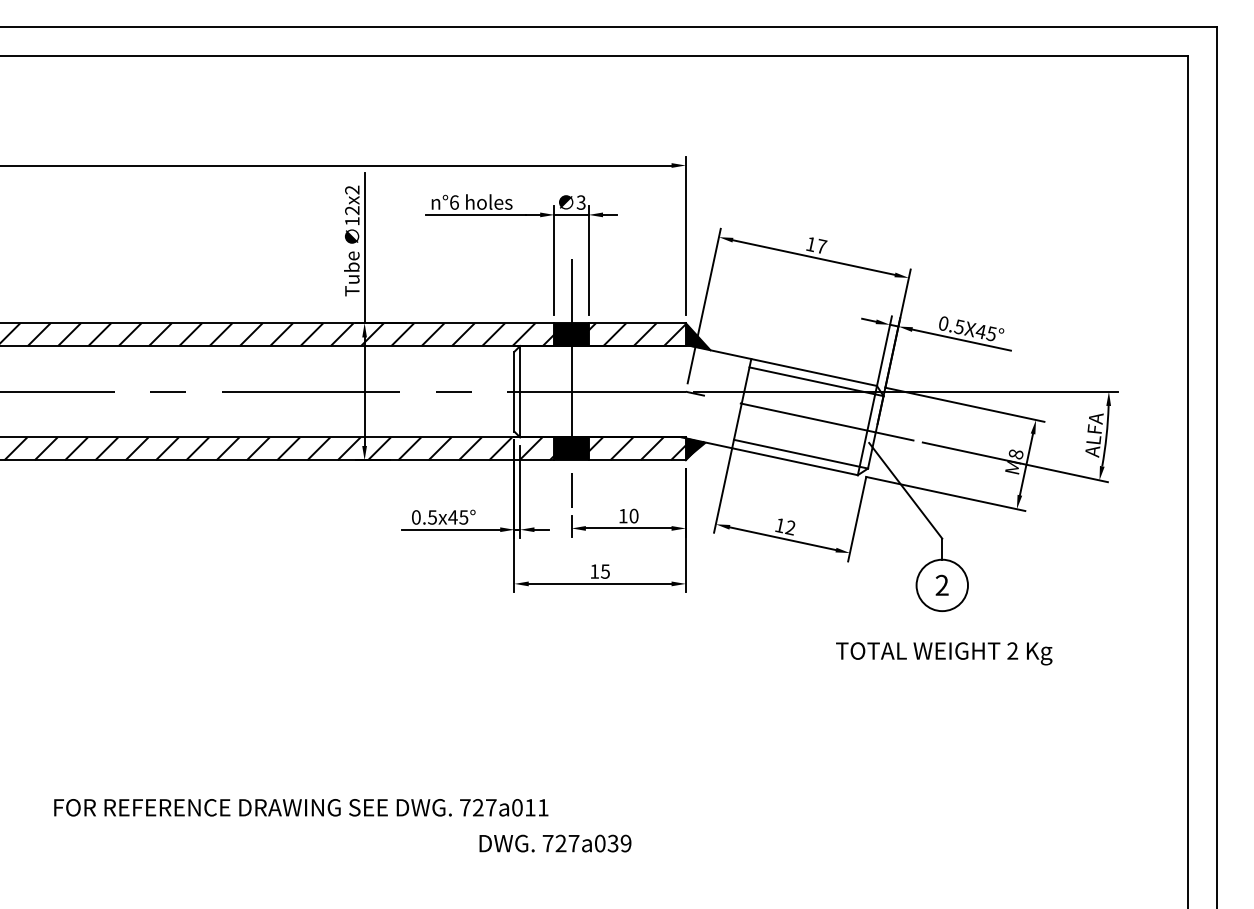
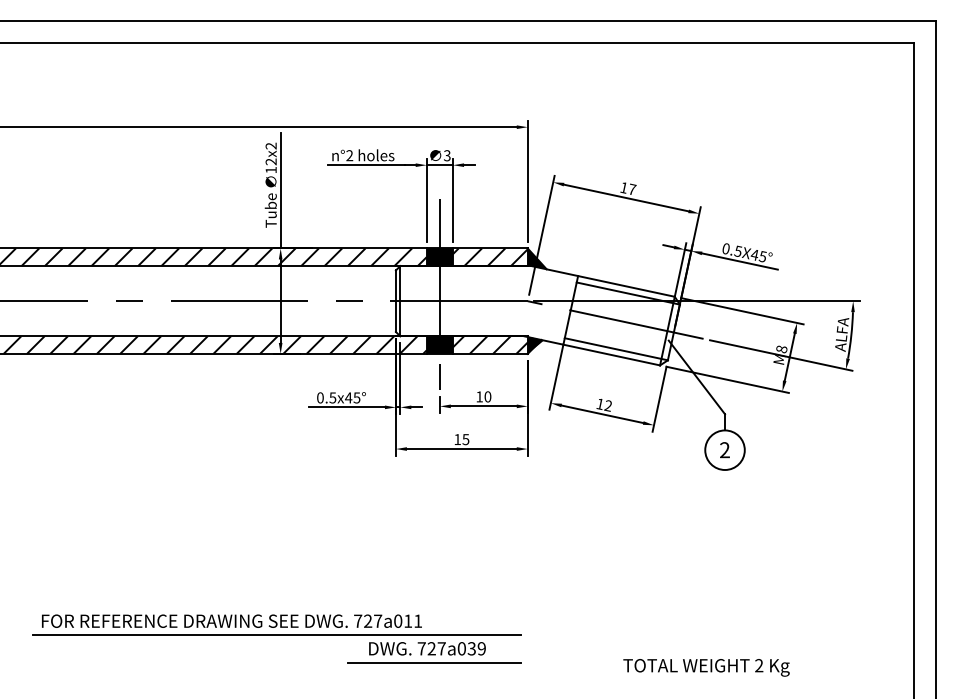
text: (454, 202) -> (349, 155), n°6 -> n°2
text: (944, 653) -> (706, 667), moved
line: (359, 826) -> (276, 635), added
line: (563, 861) -> (433, 662), added

